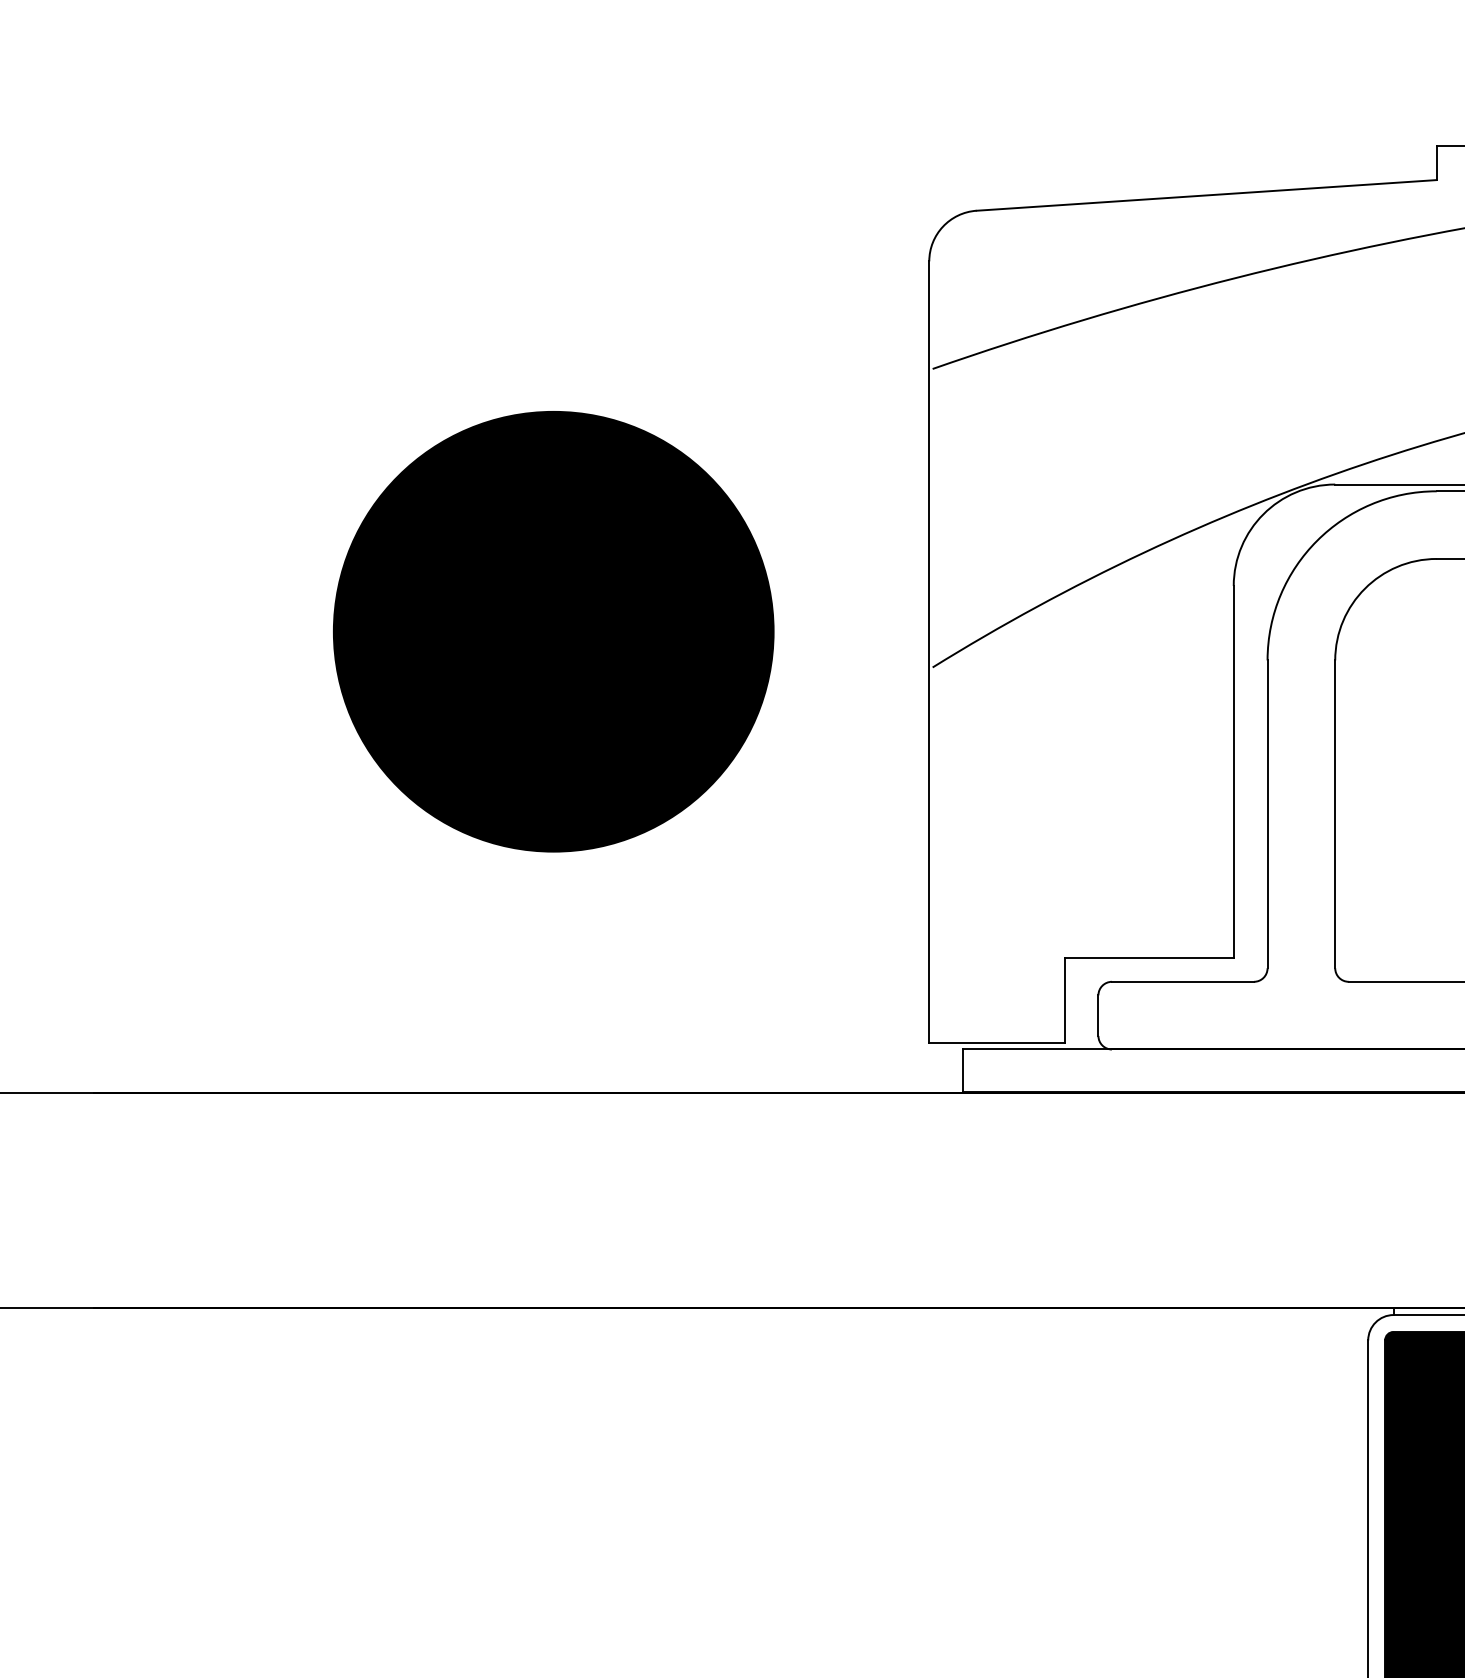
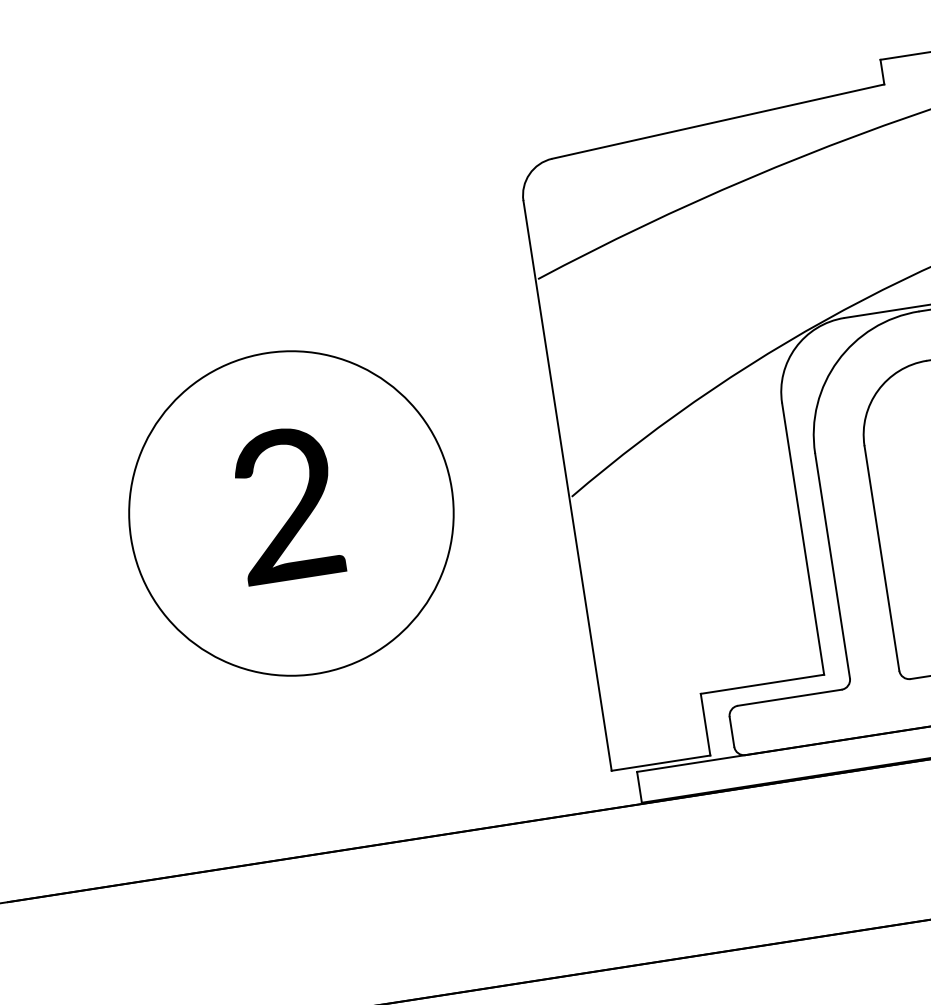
fill: (553, 631) -> (291, 513), removed

